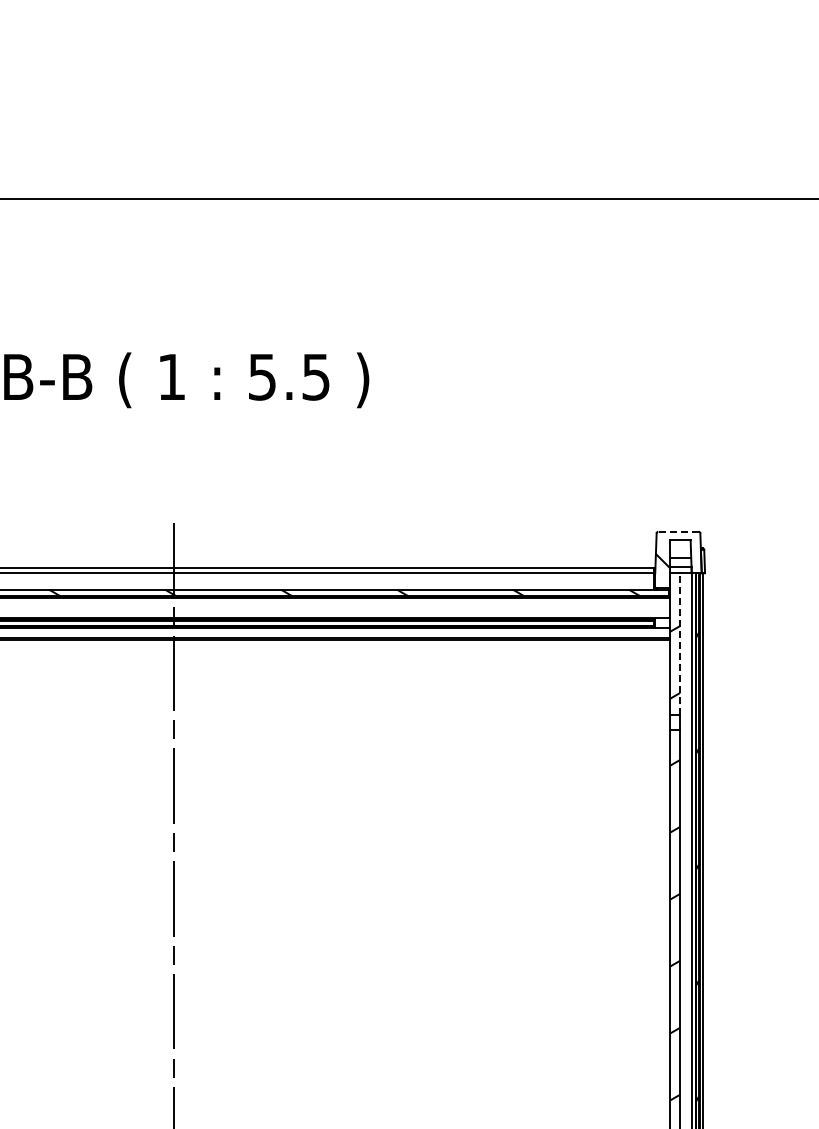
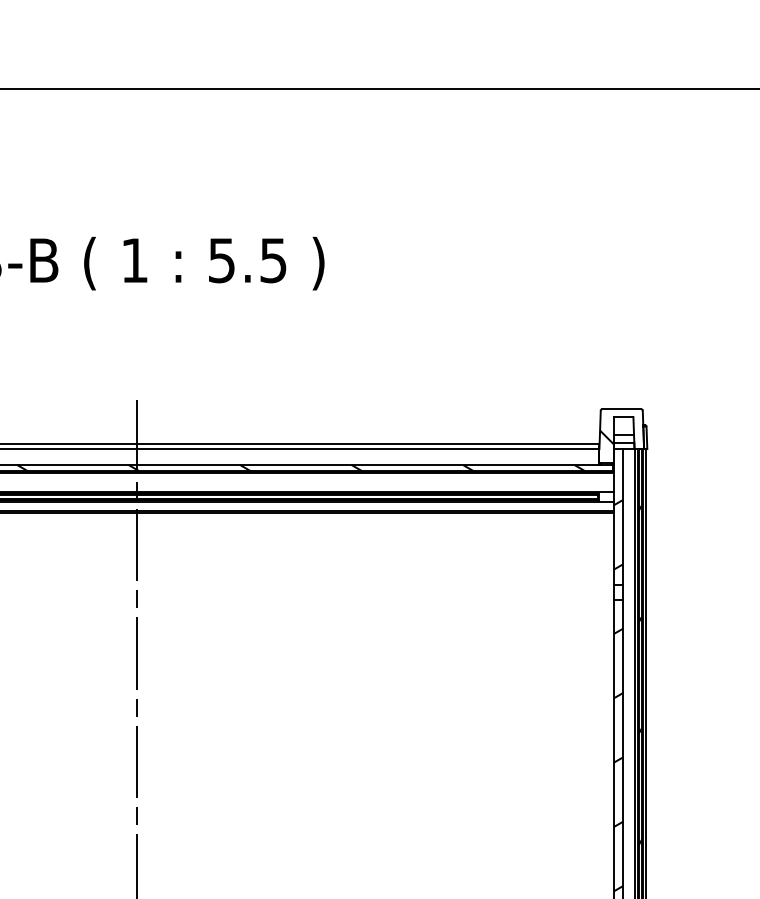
line: (678, 531) -> (621, 408), dashed -> solid
line: (680, 644) -> (623, 517), dashed -> solid

